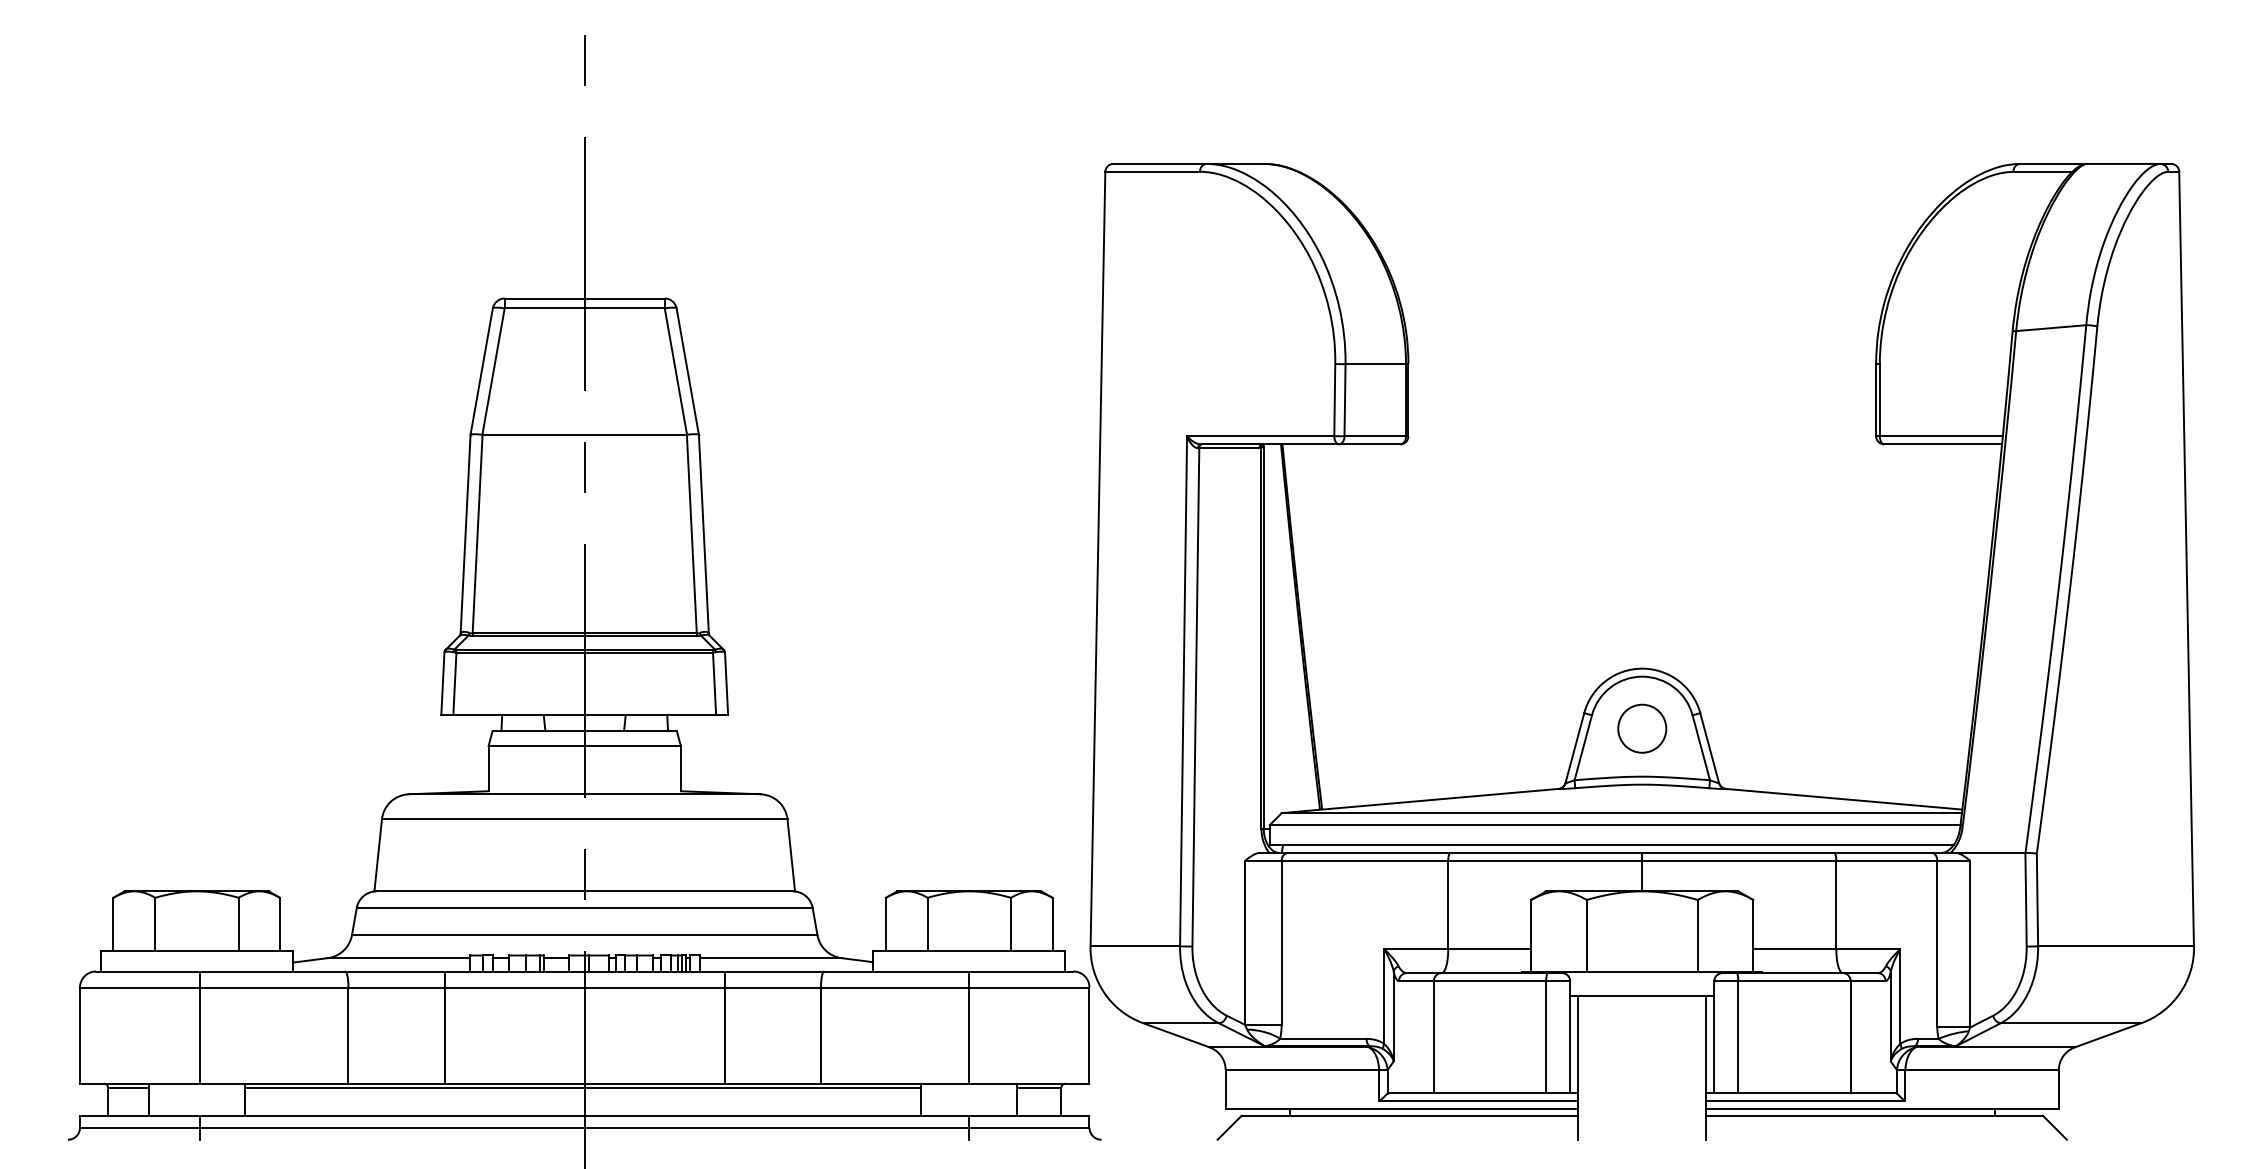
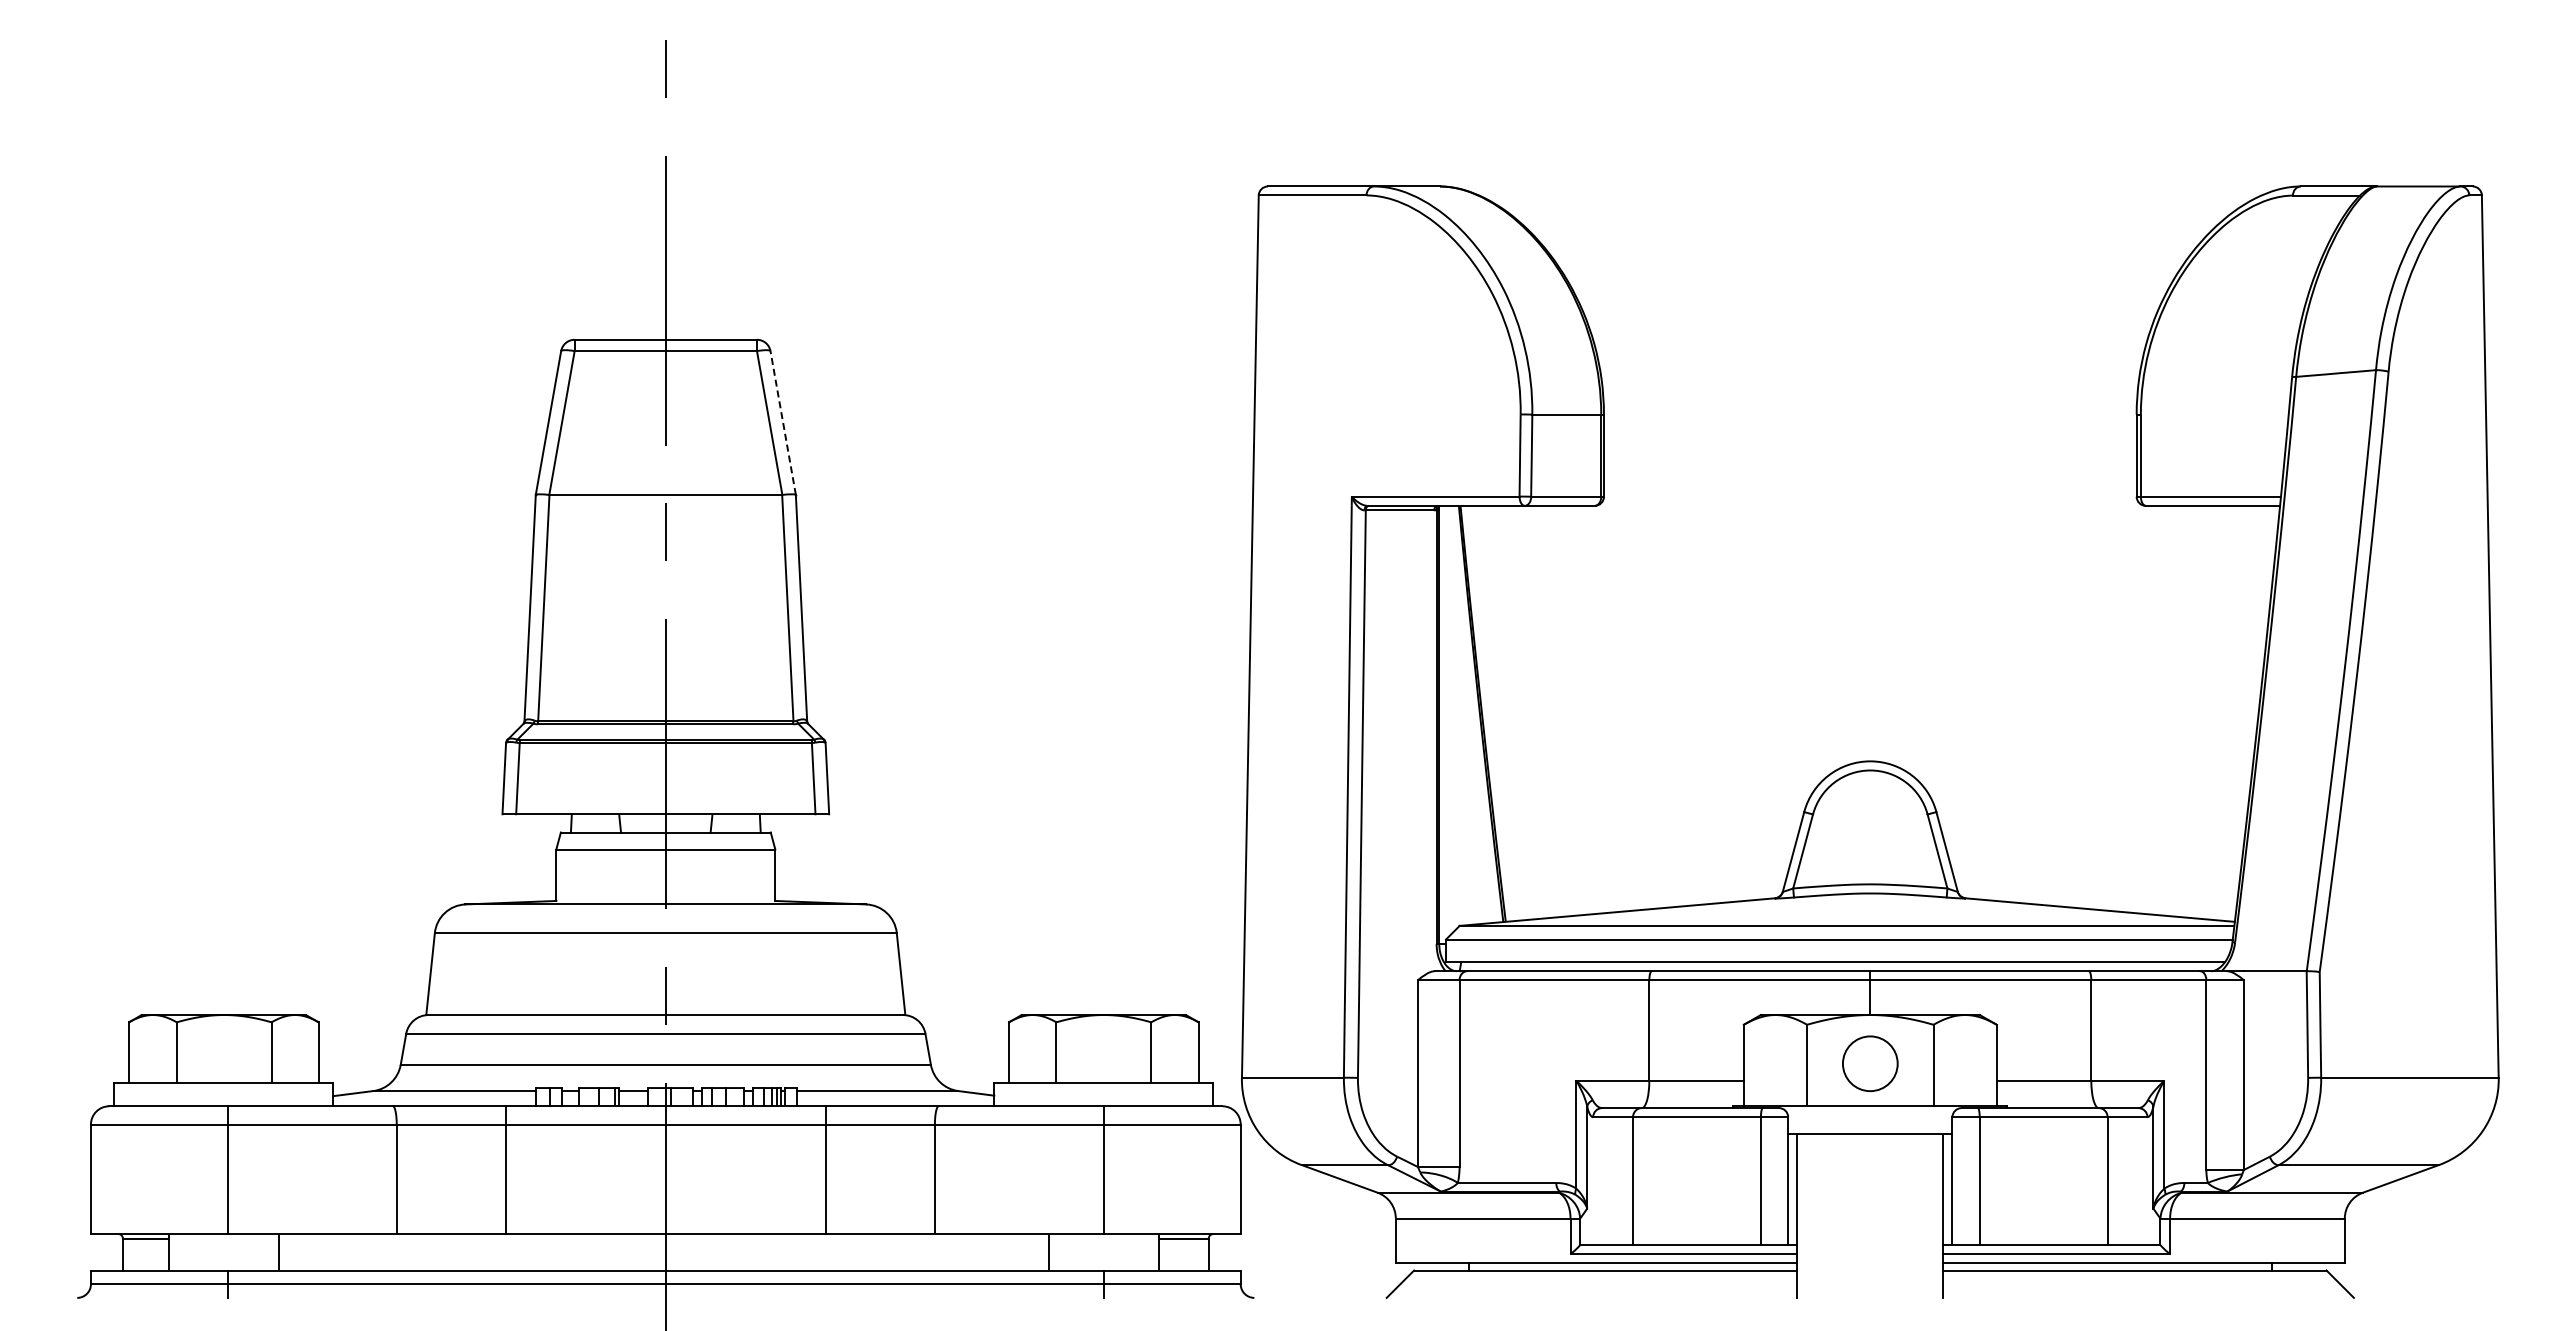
line: (688, 371) -> (783, 422), solid -> dashed
circle: (1642, 728) -> (1870, 1063), moved
line: (582, 1087) -> (663, 1238), removed

